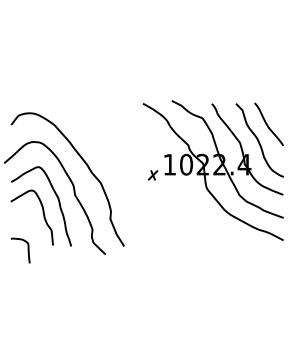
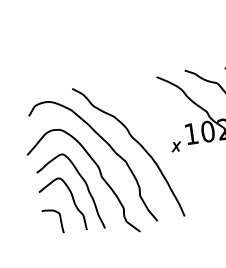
curve: (115, 167) -> (138, 144), added
curve: (27, 250) -> (59, 220), moved

